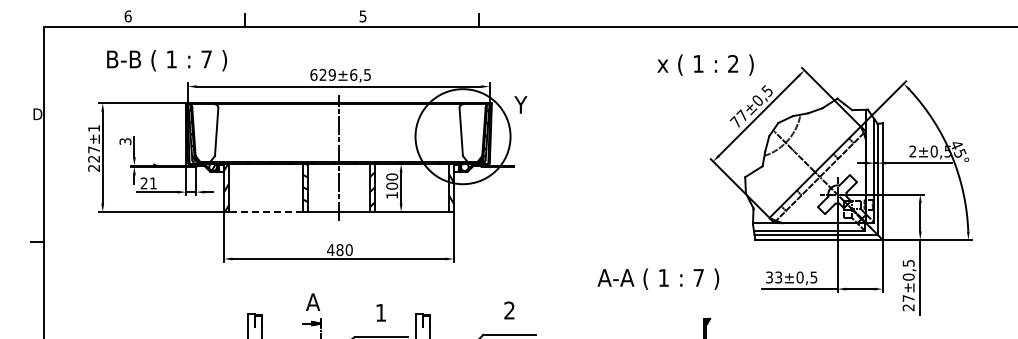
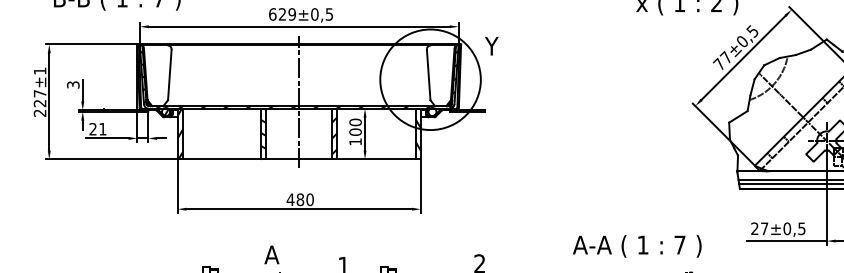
text: (353, 74) -> (314, 13), ±6,5 -> ±0,5
line: (265, 211) -> (221, 158), dashed -> solid
text: (774, 277) -> (760, 228), 33 -> 27
text: (658, 278) -> (637, 245), moved

